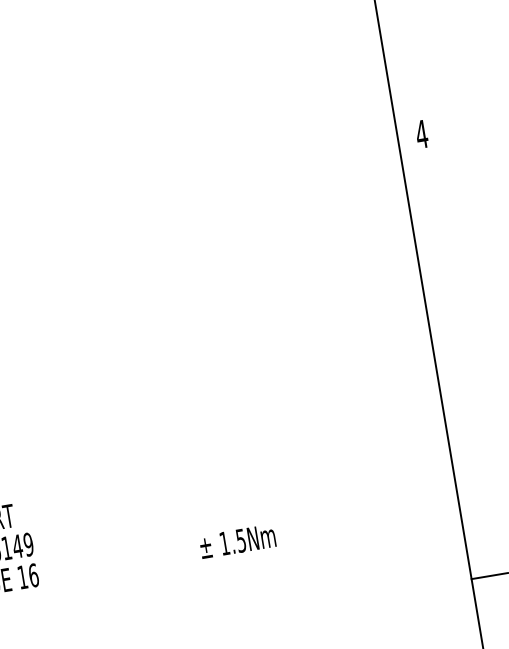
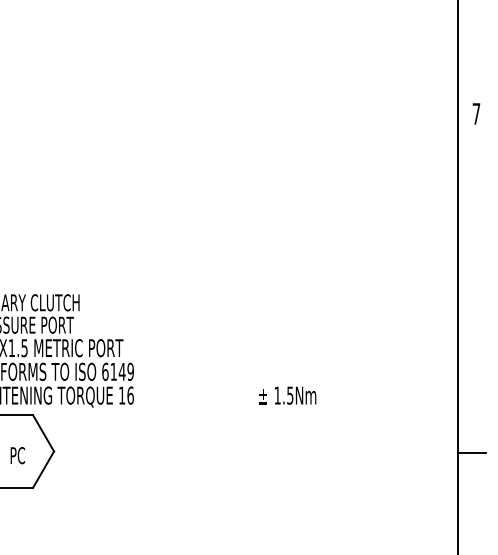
text: (421, 133) -> (476, 113), 4 -> 7

